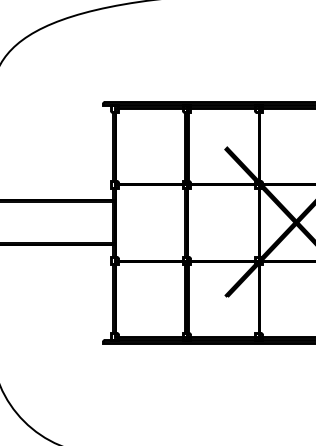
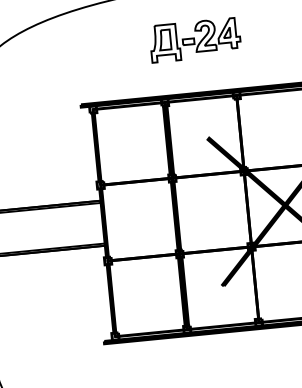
part: (222, 49) -> (194, 40), added

